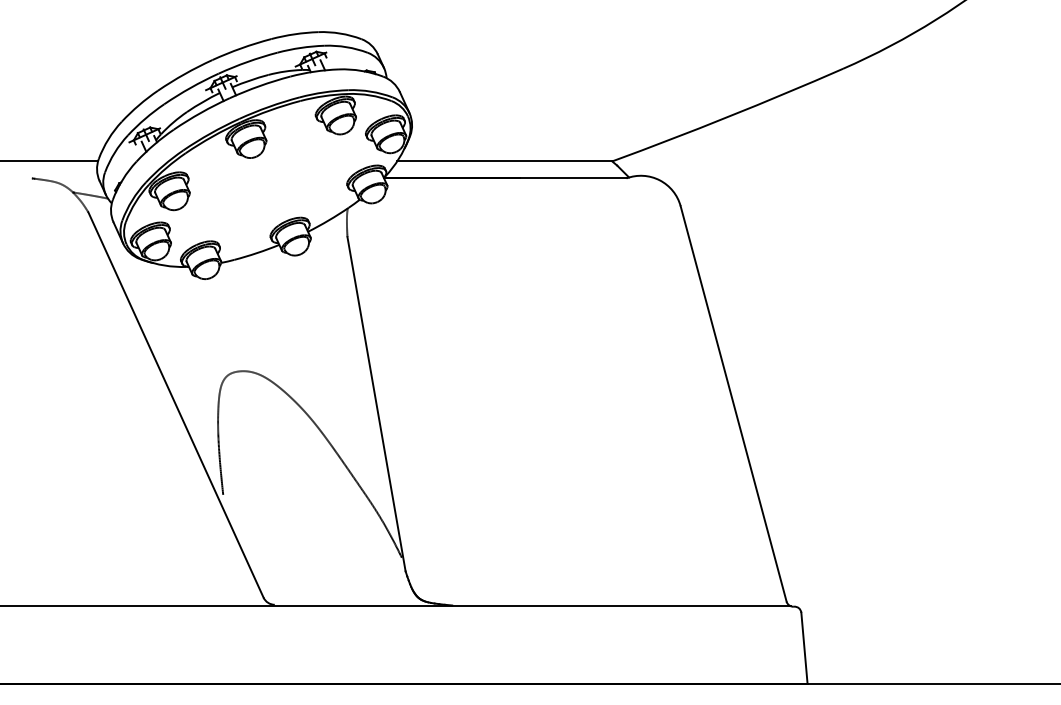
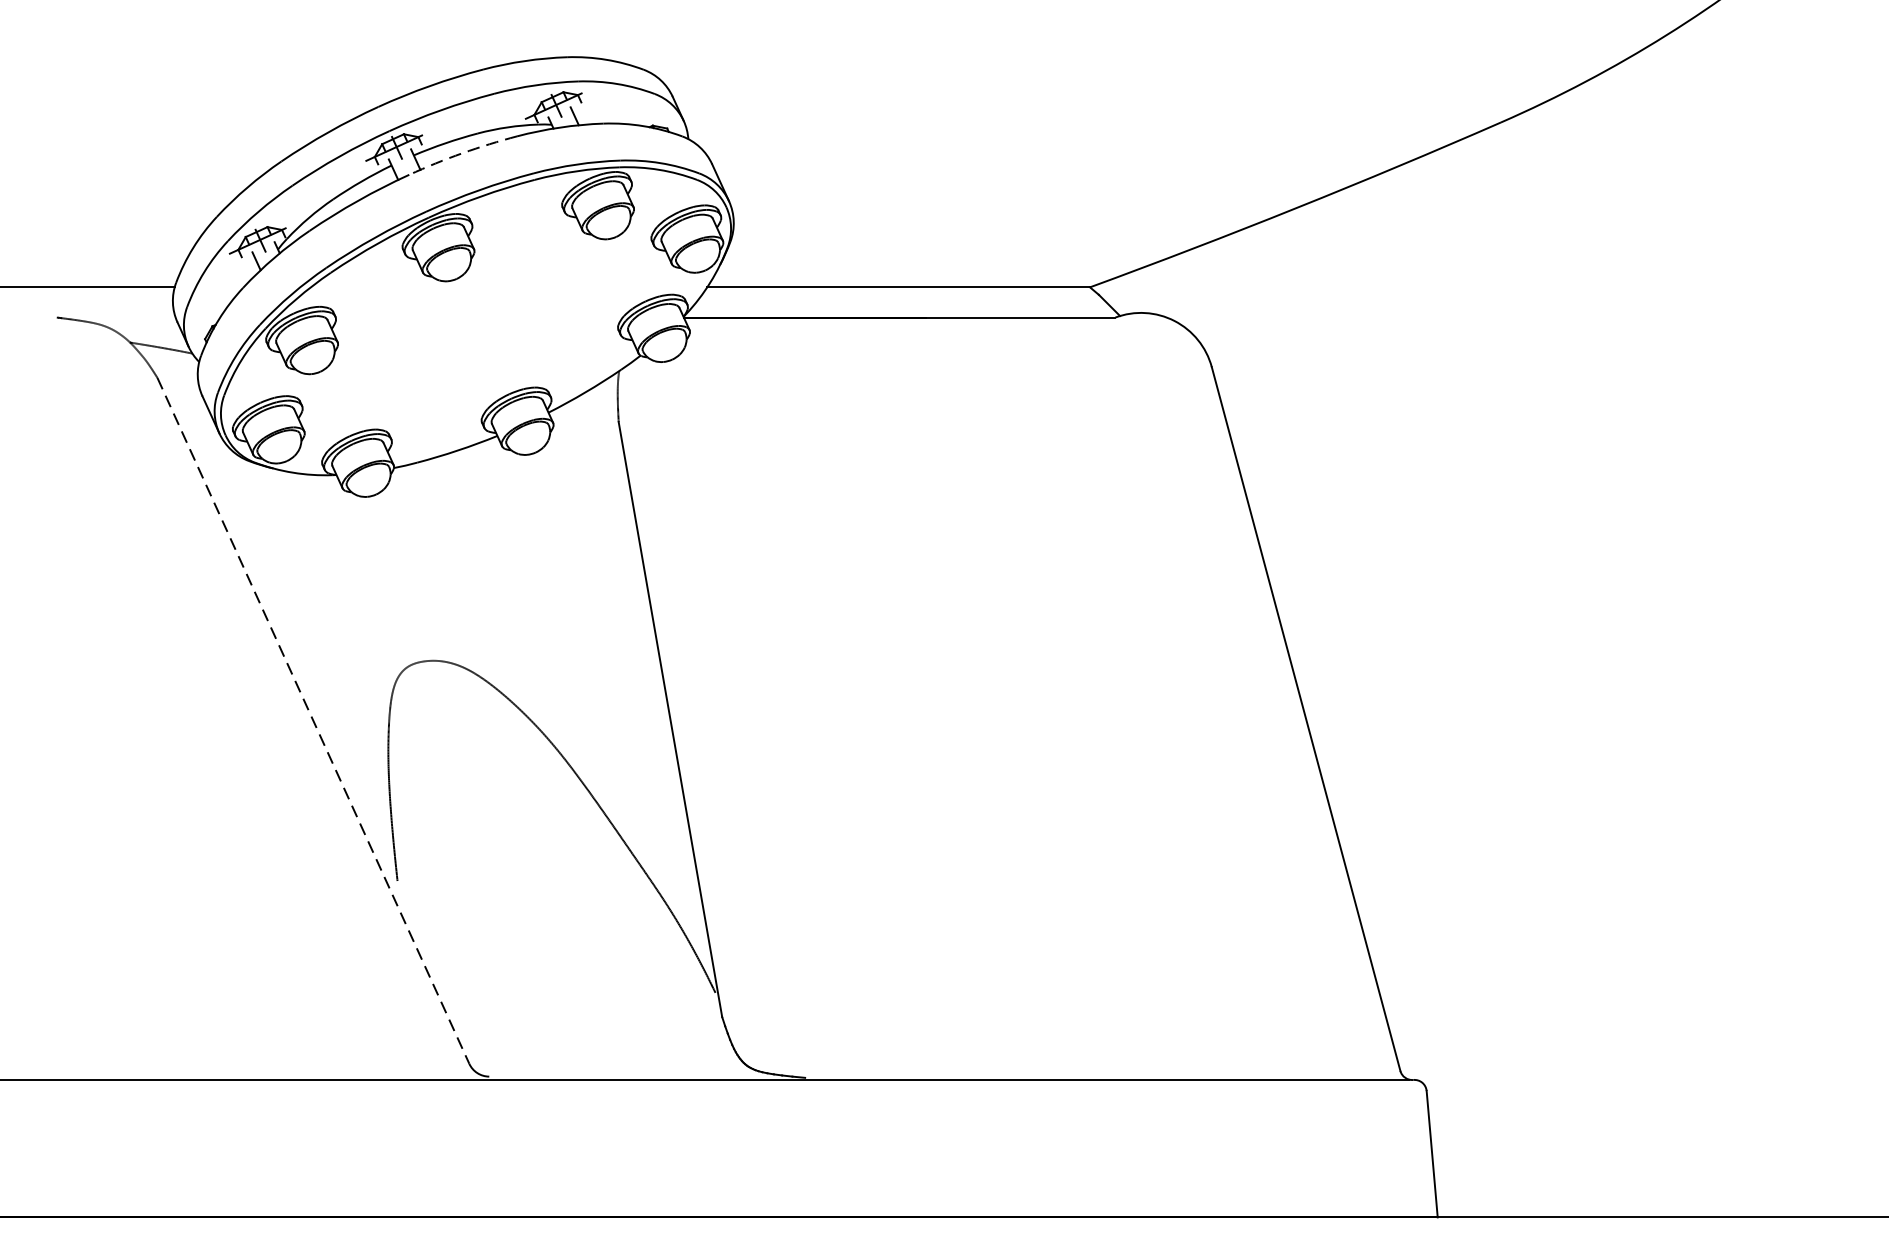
arc: (259, 86) -> (462, 153), solid -> dashed
line: (175, 404) -> (312, 720), solid -> dashed

